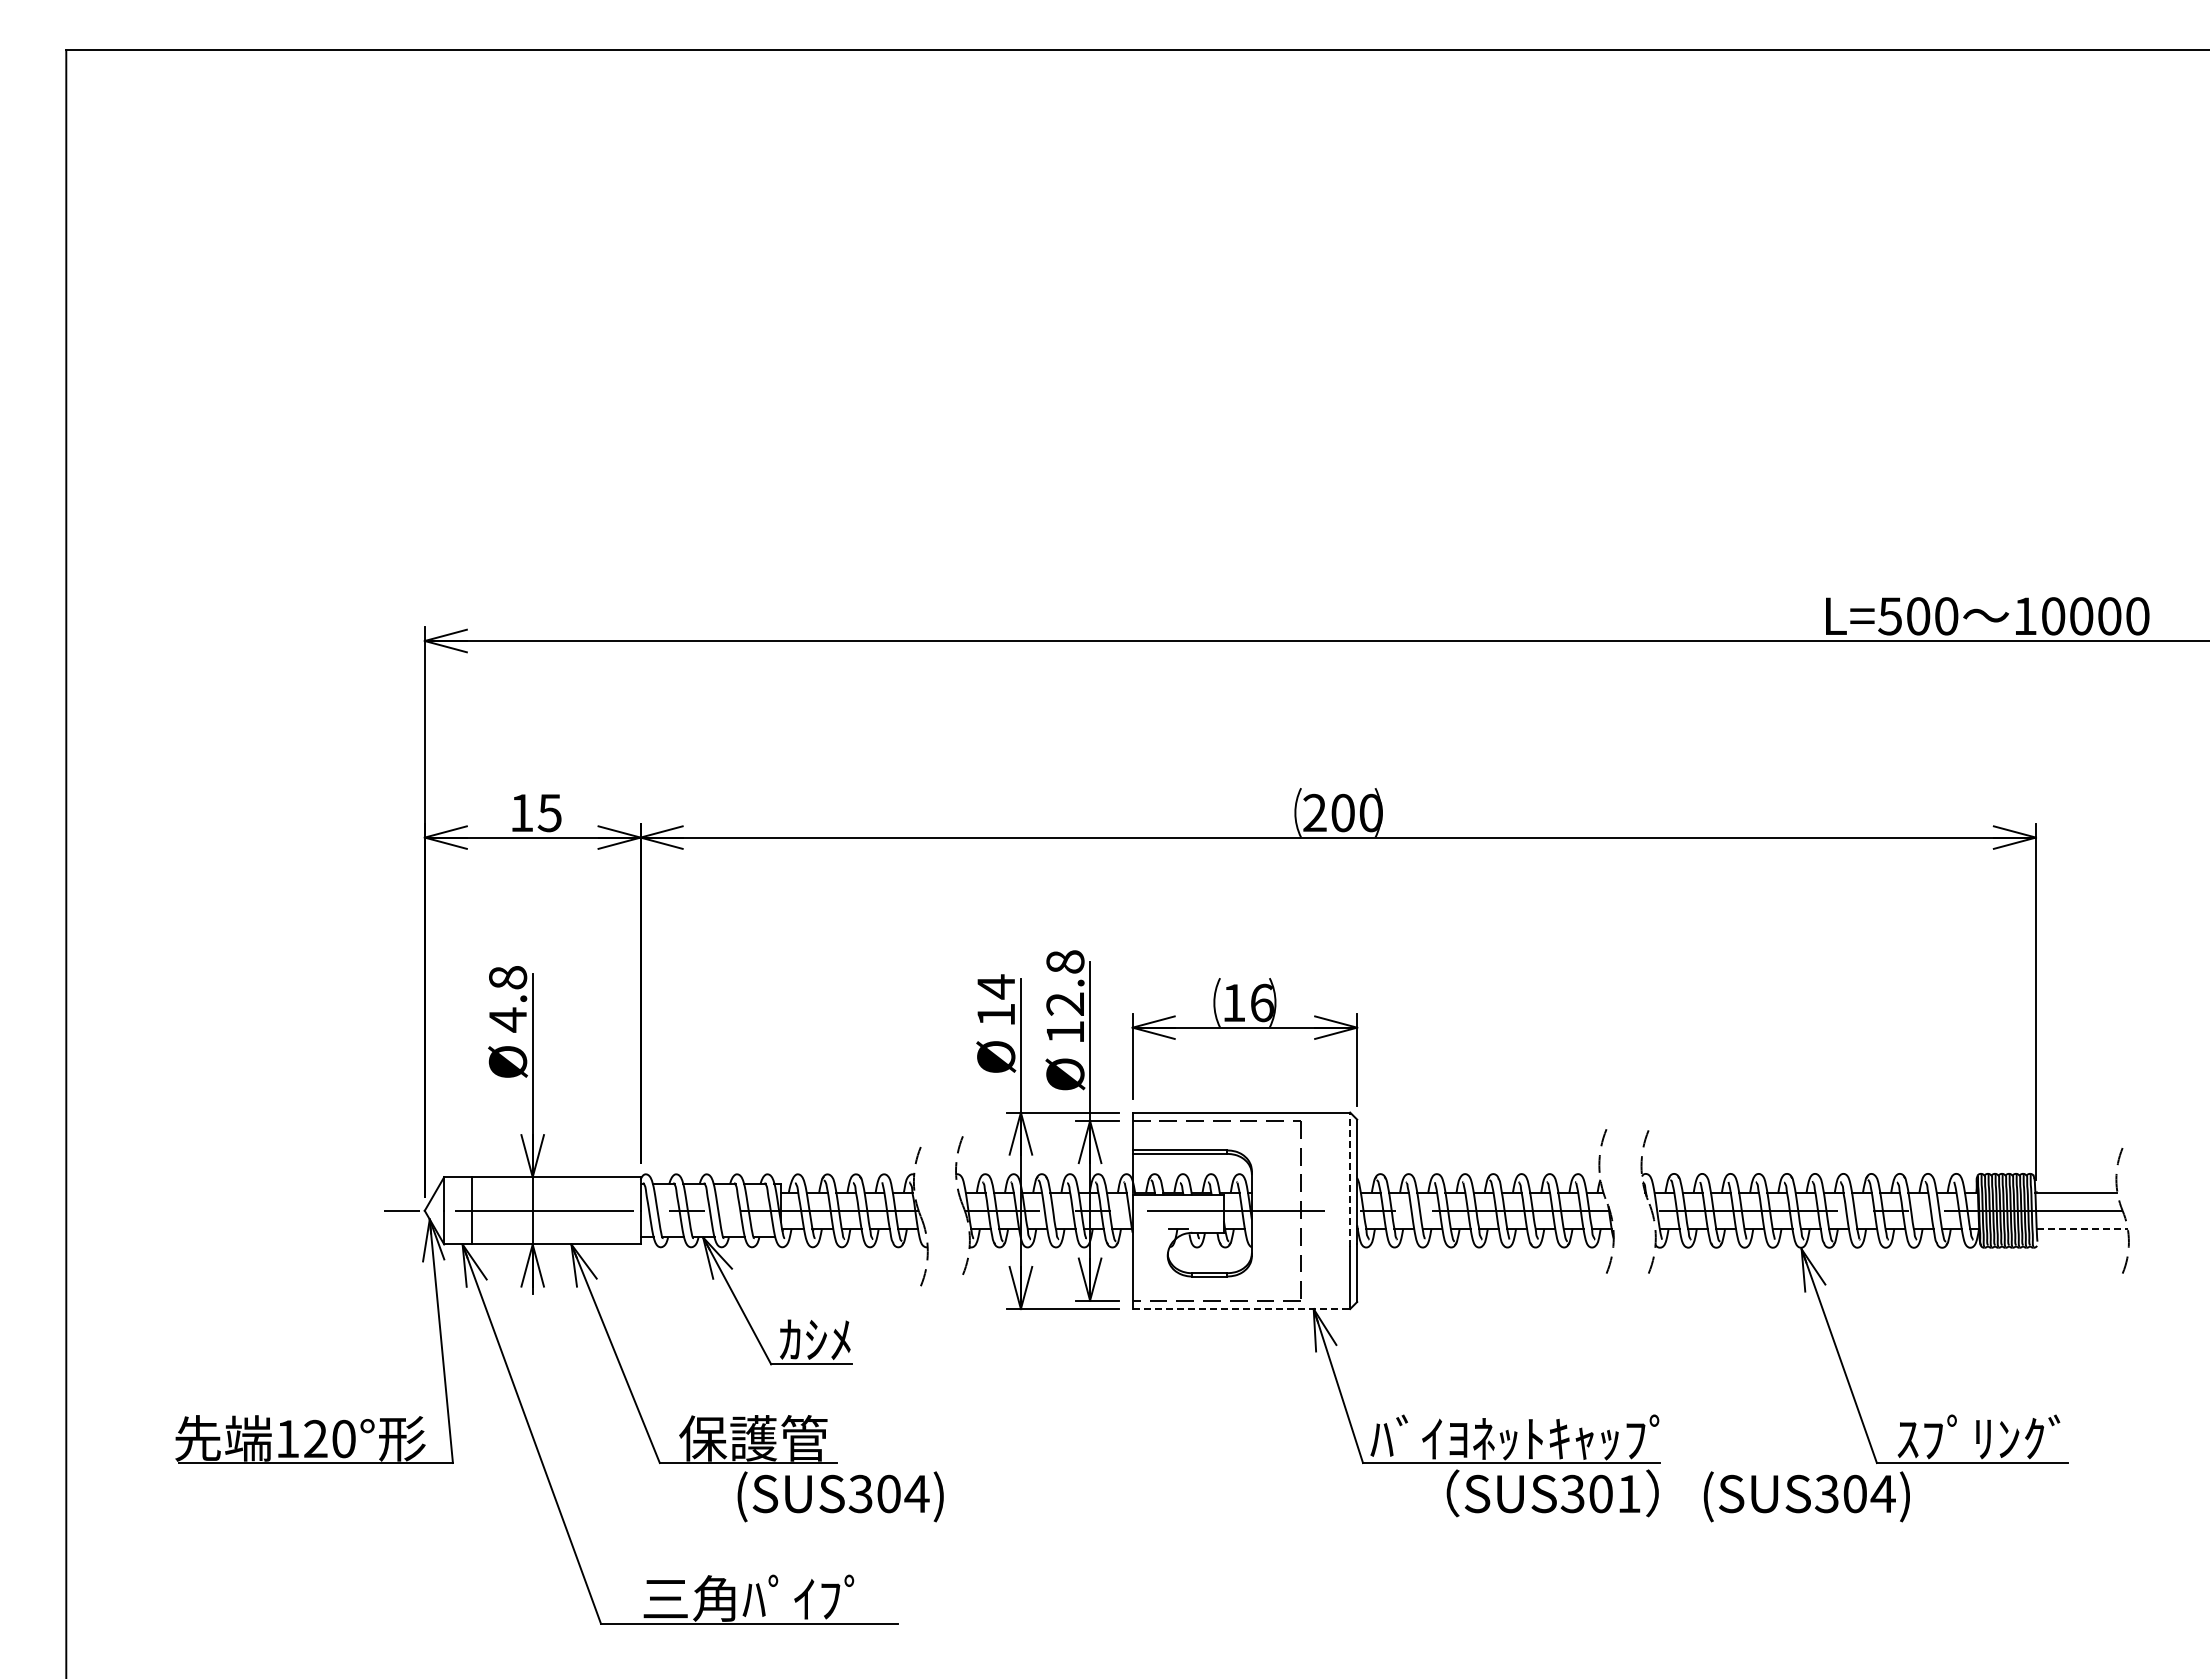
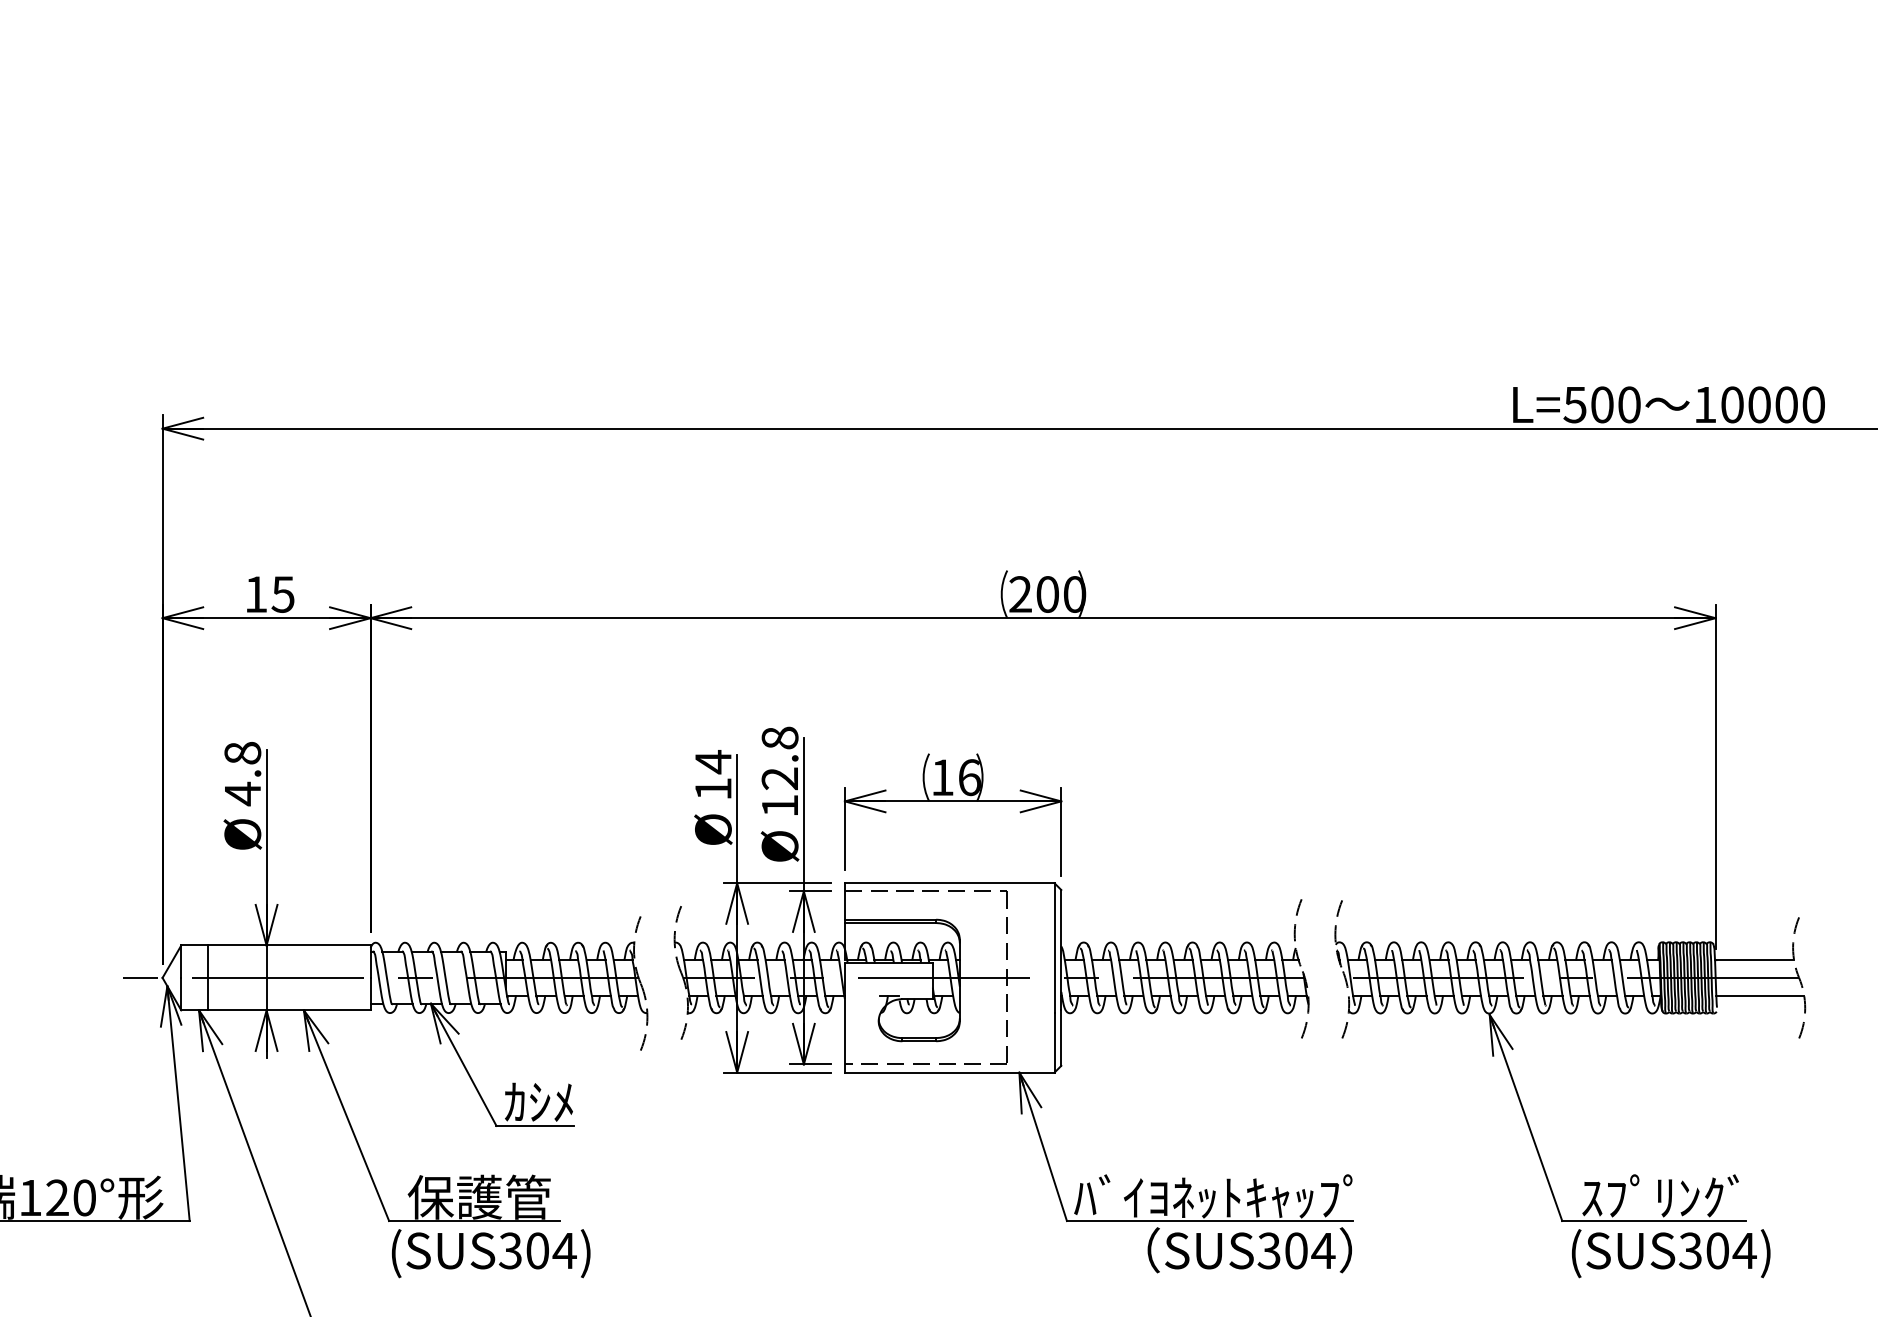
line: (1350, 1179) -> (1054, 947), dashed -> solid
line: (2082, 1229) -> (1760, 995), dashed -> solid
line: (1241, 1309) -> (949, 1073), dashed -> solid
text: (1628, 1493) -> (1322, 1250), SUS301 -> SUS304
text: (840, 1496) -> (490, 1253), moved
text: (1806, 1496) -> (1670, 1253), moved

